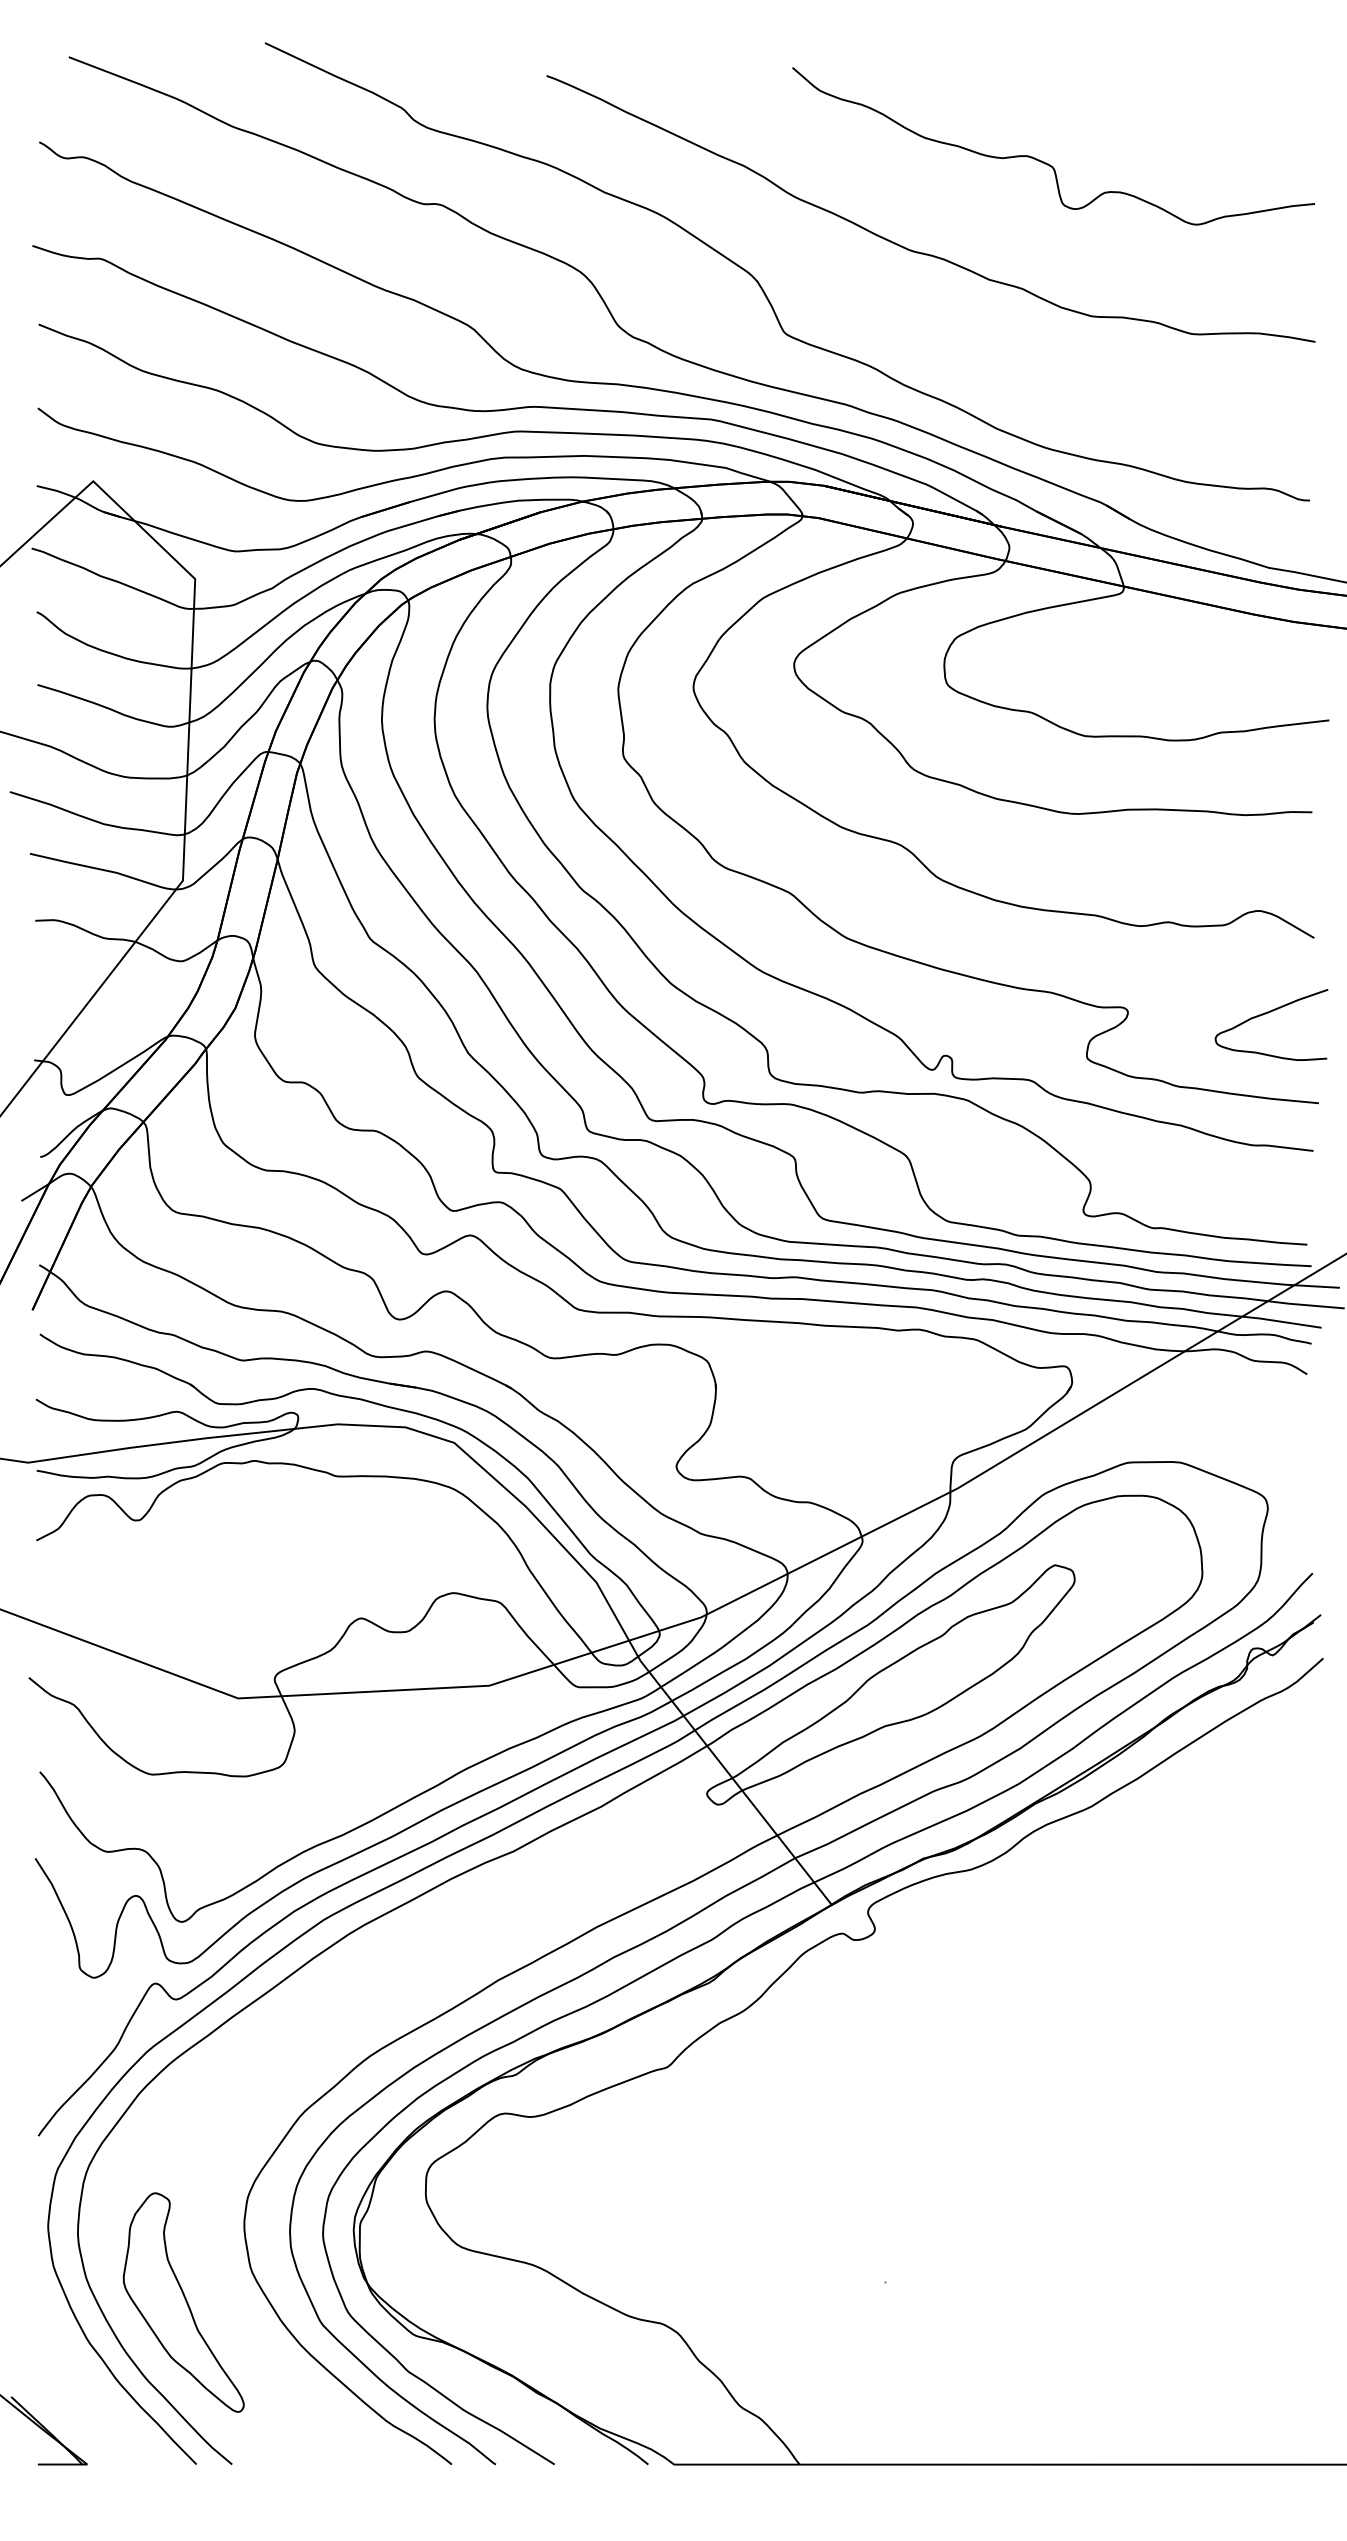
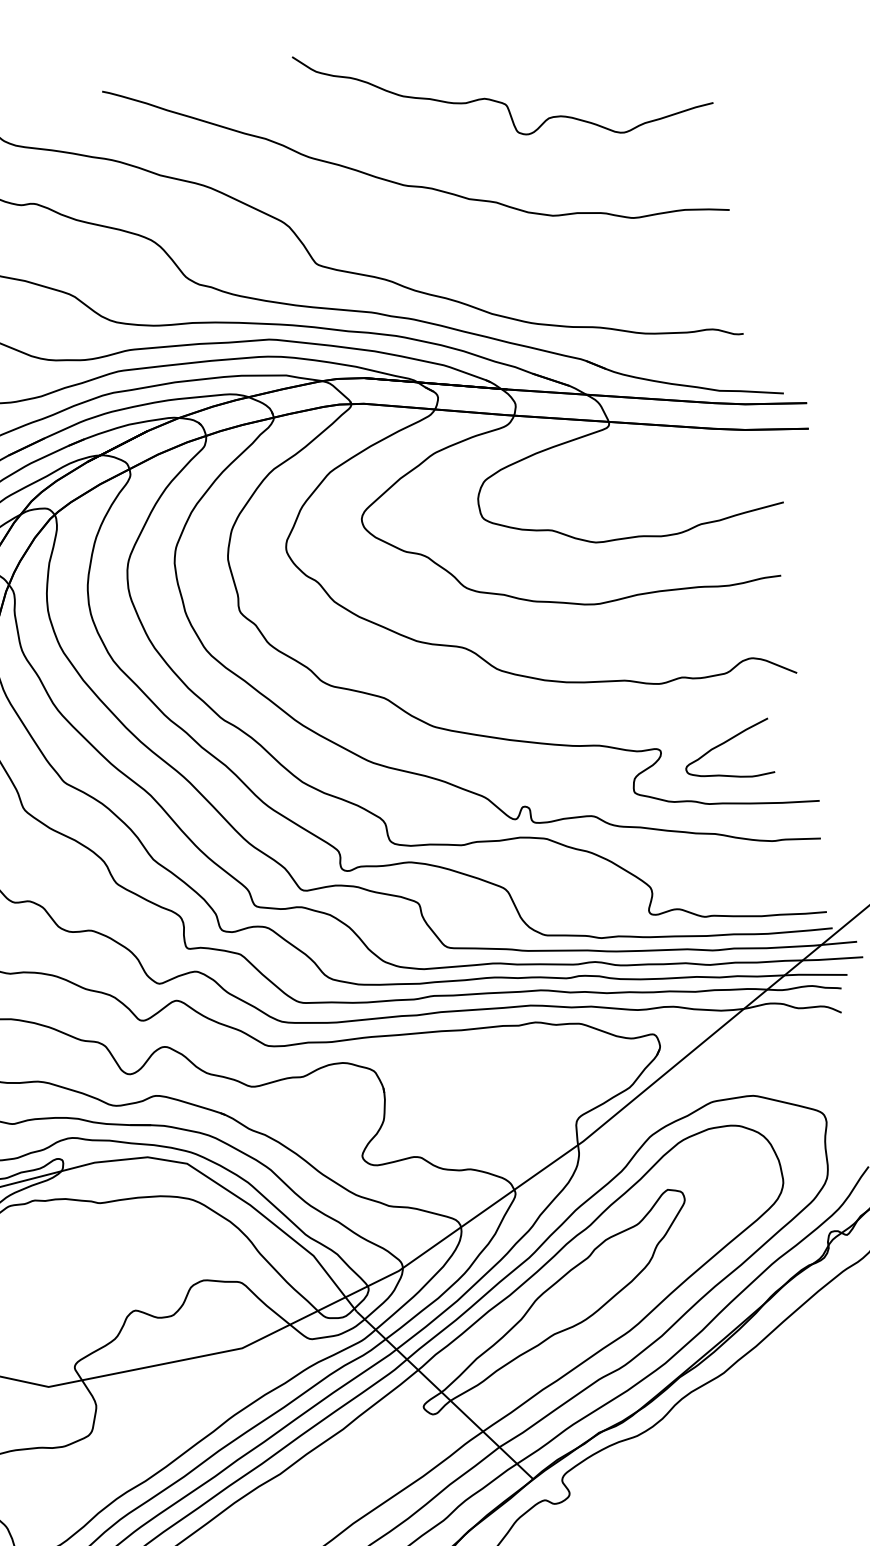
curve: (1268, 1013) -> (724, 743), moved

